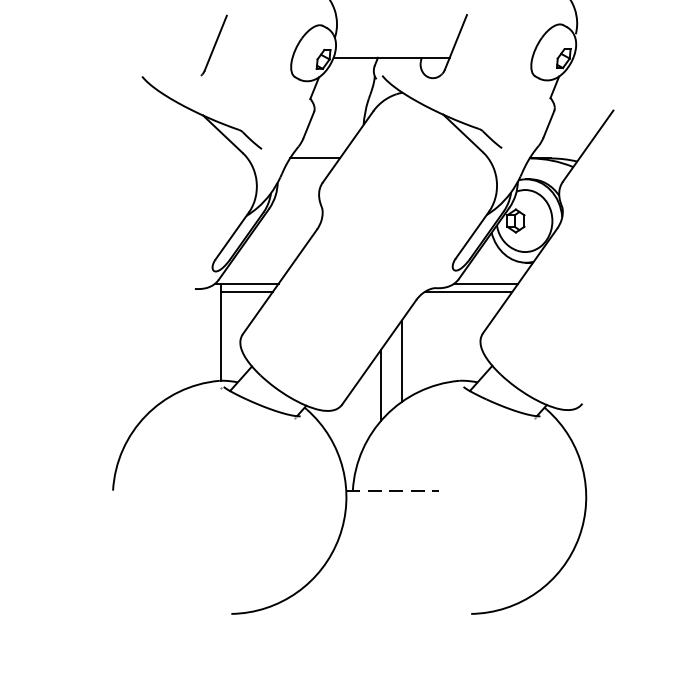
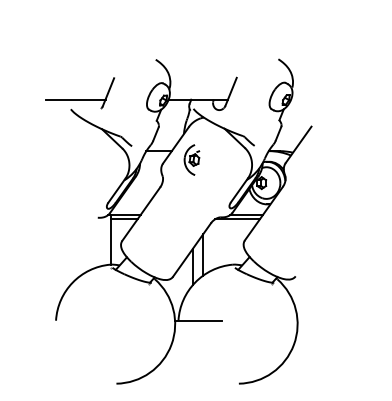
line: (151, 57) -> (75, 99), added
part: (378, 174) -> (191, 159), added
line: (392, 490) -> (198, 320), dashed -> solid

